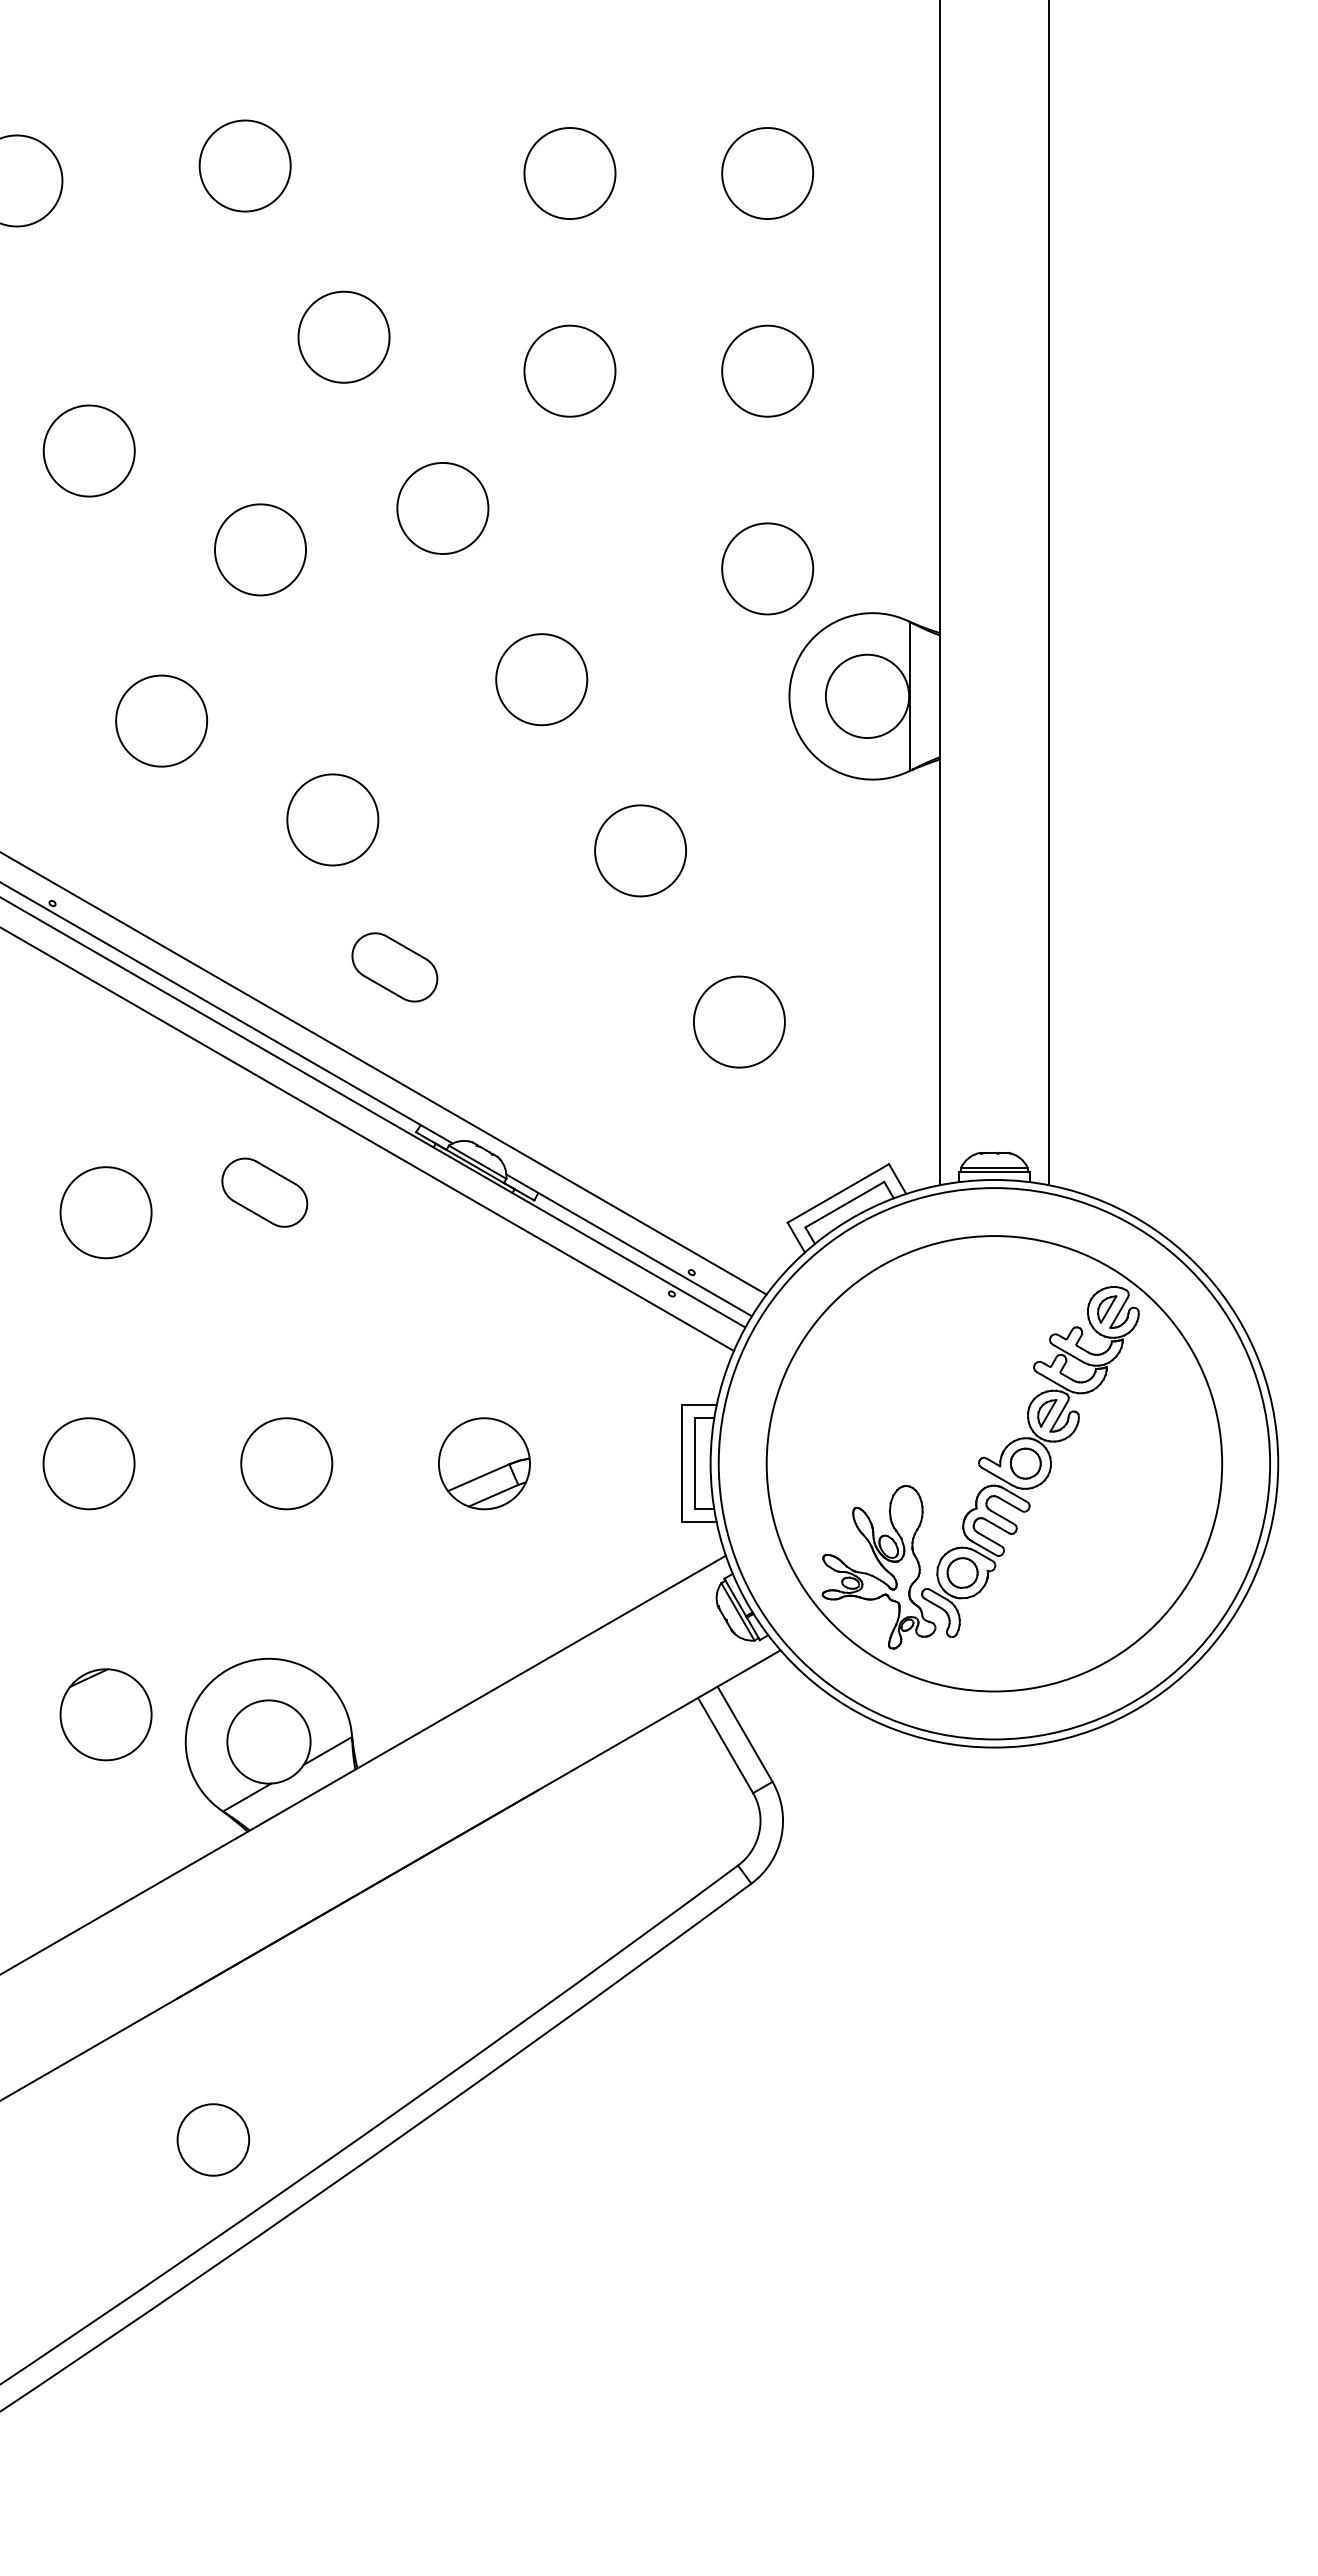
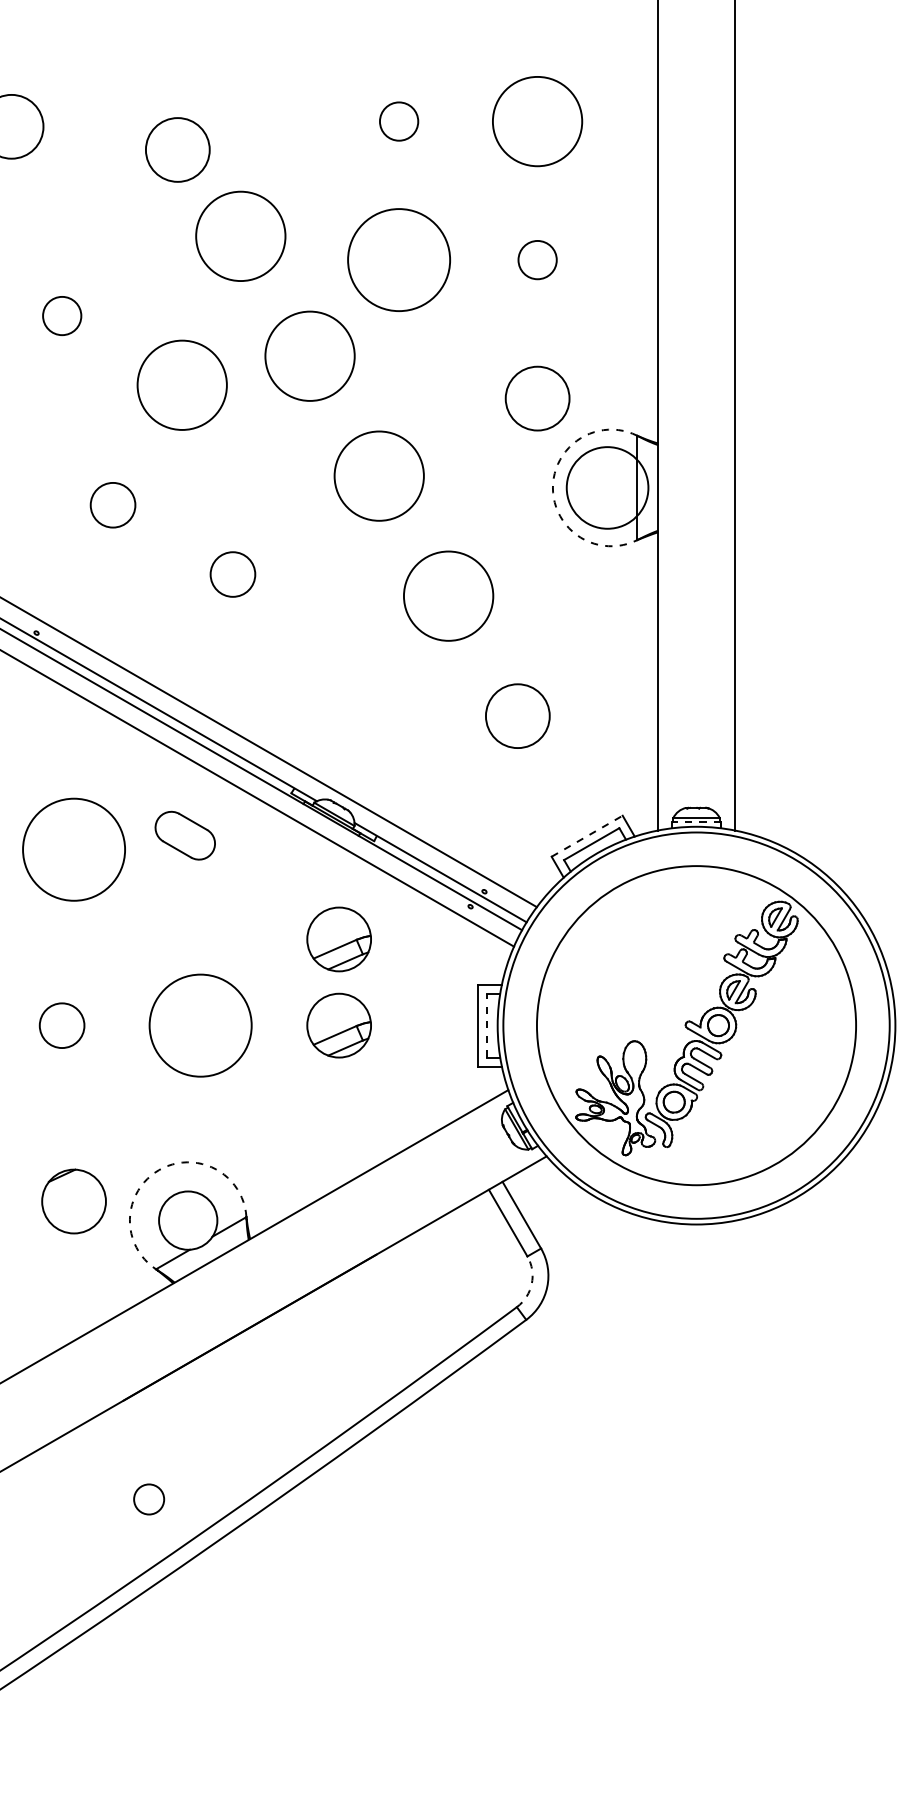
circle: (244, 165) -> (177, 149), moved
circle: (569, 173) -> (398, 121), size x0.6
circle: (767, 173) -> (537, 121), size x1.4
circle: (343, 336) -> (240, 235), size x1.4
circle: (569, 370) -> (398, 259), size x1.6
circle: (767, 370) -> (537, 259), size x0.6
circle: (88, 450) -> (61, 315), size x0.6
circle: (442, 508) -> (309, 356), size x1.4
circle: (260, 549) -> (182, 385), size x1.4
circle: (541, 679) -> (379, 476), size x1.4
arc: (789, 696) -> (552, 488), solid -> dashed
circle: (867, 696) -> (607, 488), size x1.4
circle: (161, 720) -> (112, 504), size x0.7
circle: (332, 819) -> (232, 574), size x0.7
circle: (640, 850) -> (448, 595), size x1.4
part: (394, 967) -> (276, 677), removed
line: (993, 1172) -> (695, 821), solid -> dashed
line: (838, 1193) -> (587, 836), solid -> dashed
circle: (105, 1212) -> (73, 849), size x1.6
part: (484, 1340) -> (339, 939), added
circle: (88, 1463) -> (61, 1025), size x0.7
circle: (286, 1463) -> (200, 1025), size x1.6
line: (695, 1463) -> (487, 1025), solid -> dashed
arc: (227, 1669) -> (159, 1169), solid -> dashed
arc: (759, 1832) -> (531, 1284), solid -> dashed
circle: (212, 2139) -> (148, 1499), size x0.6

